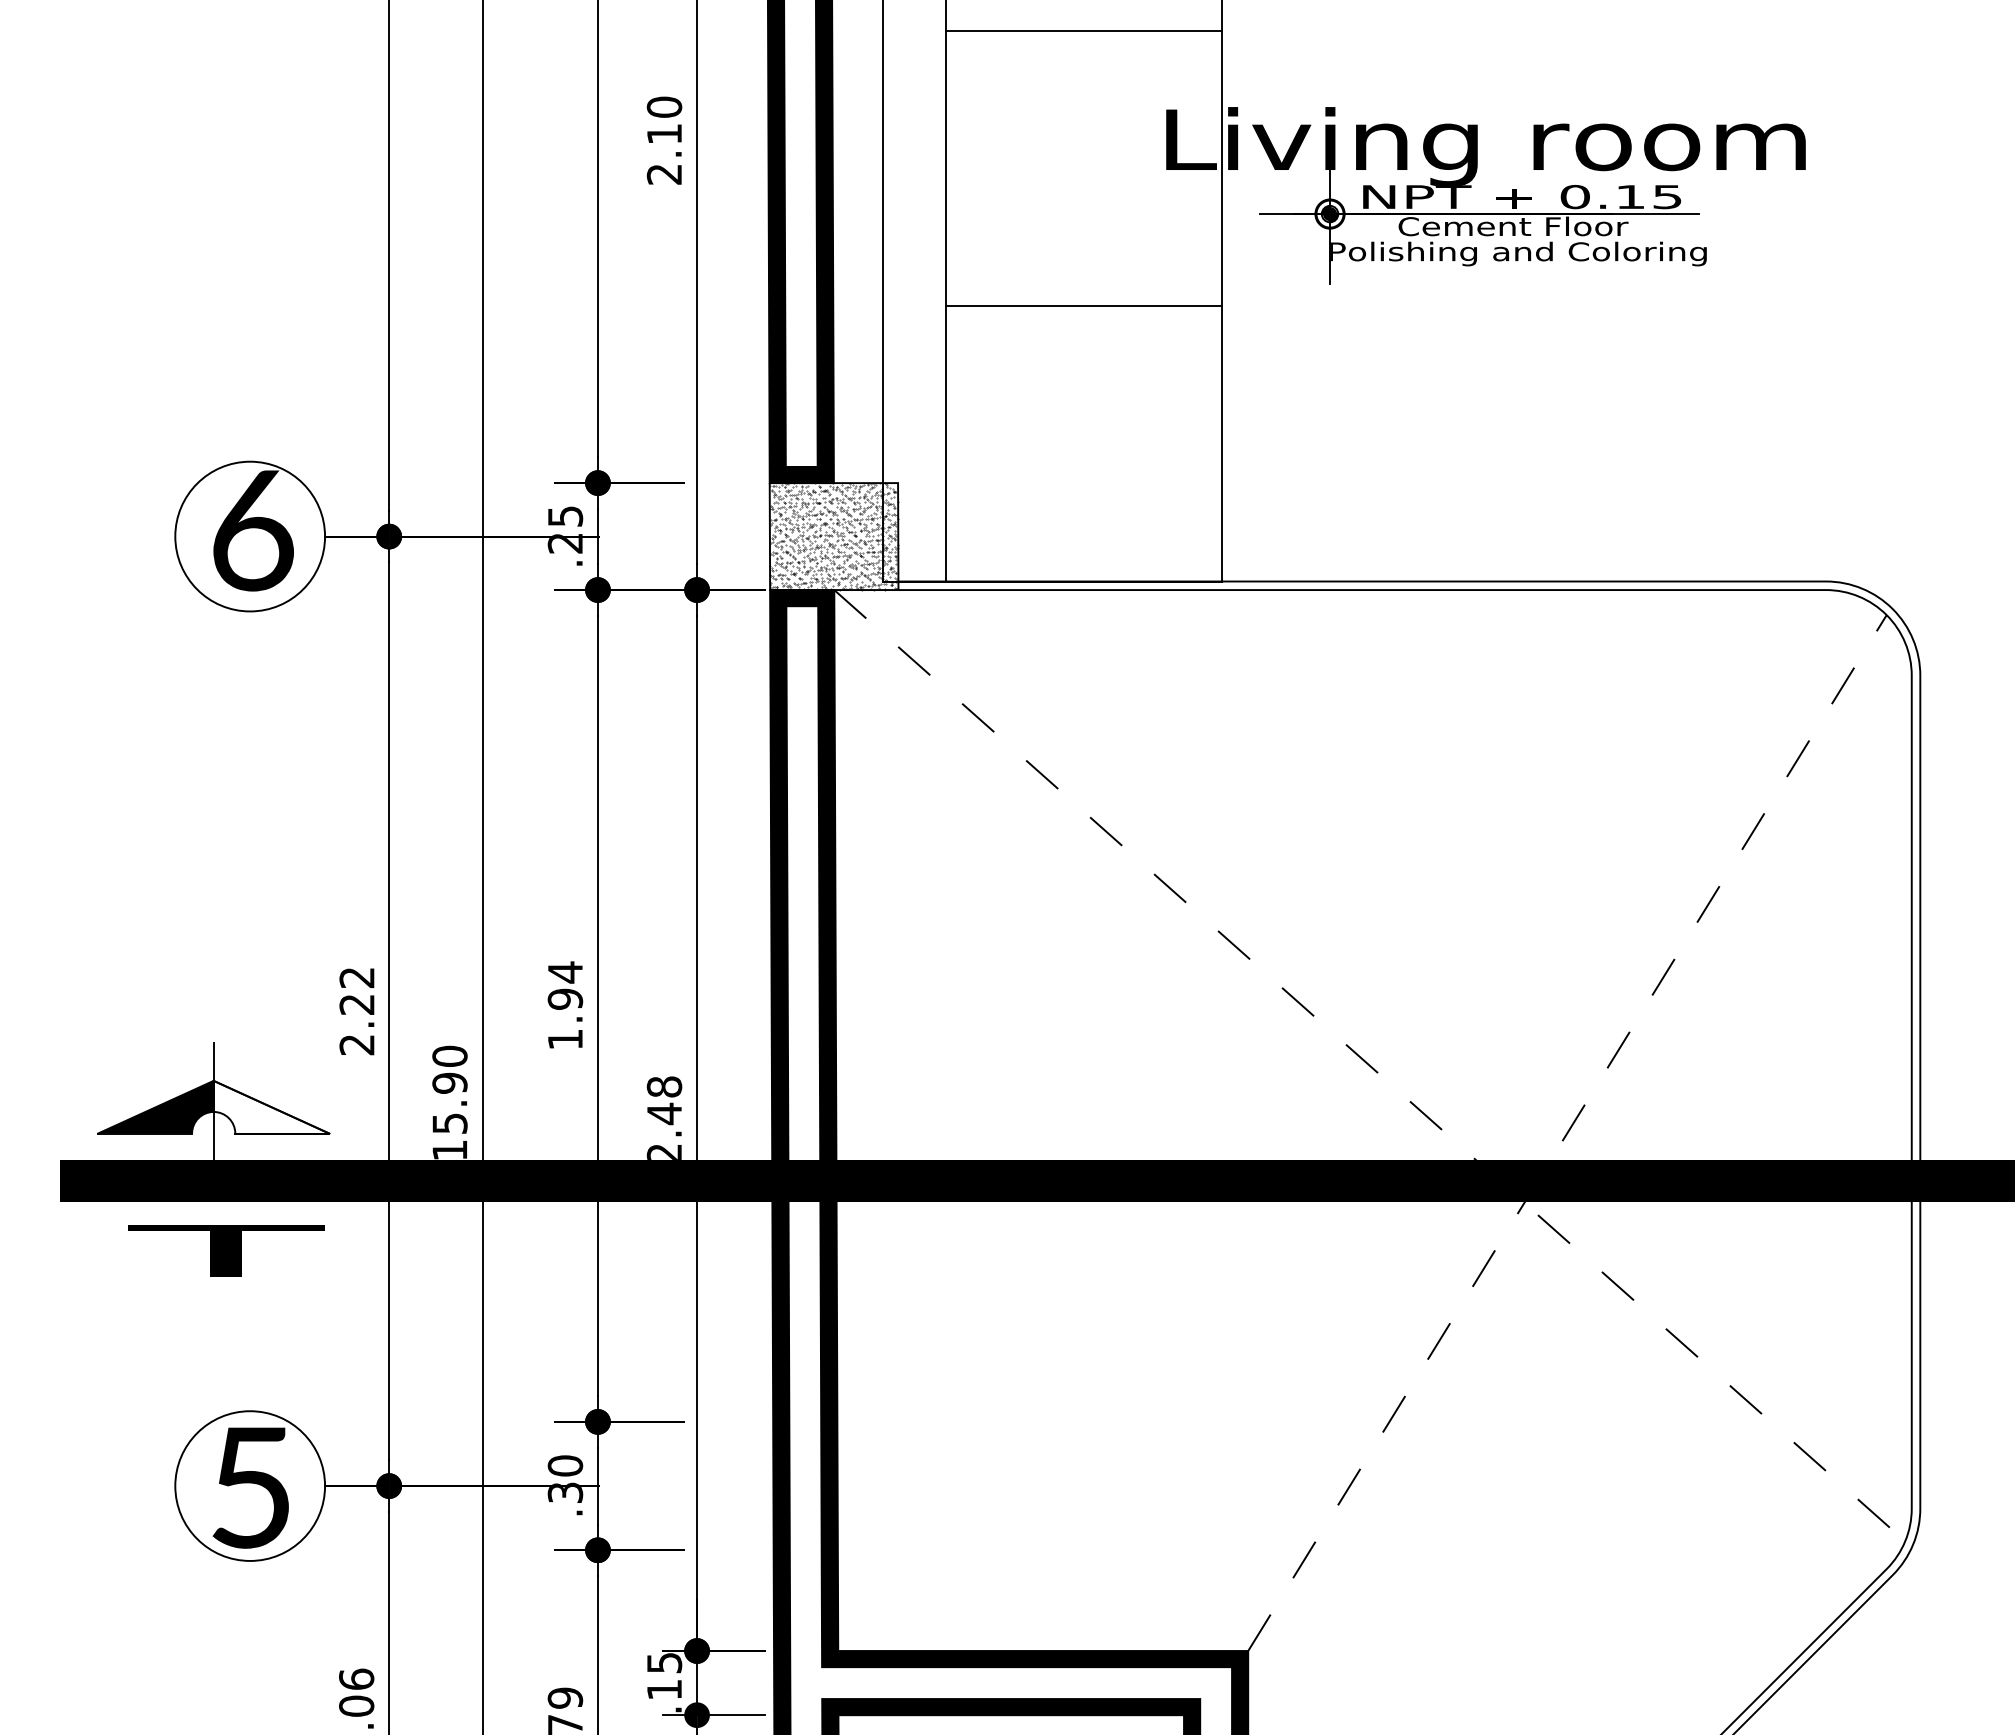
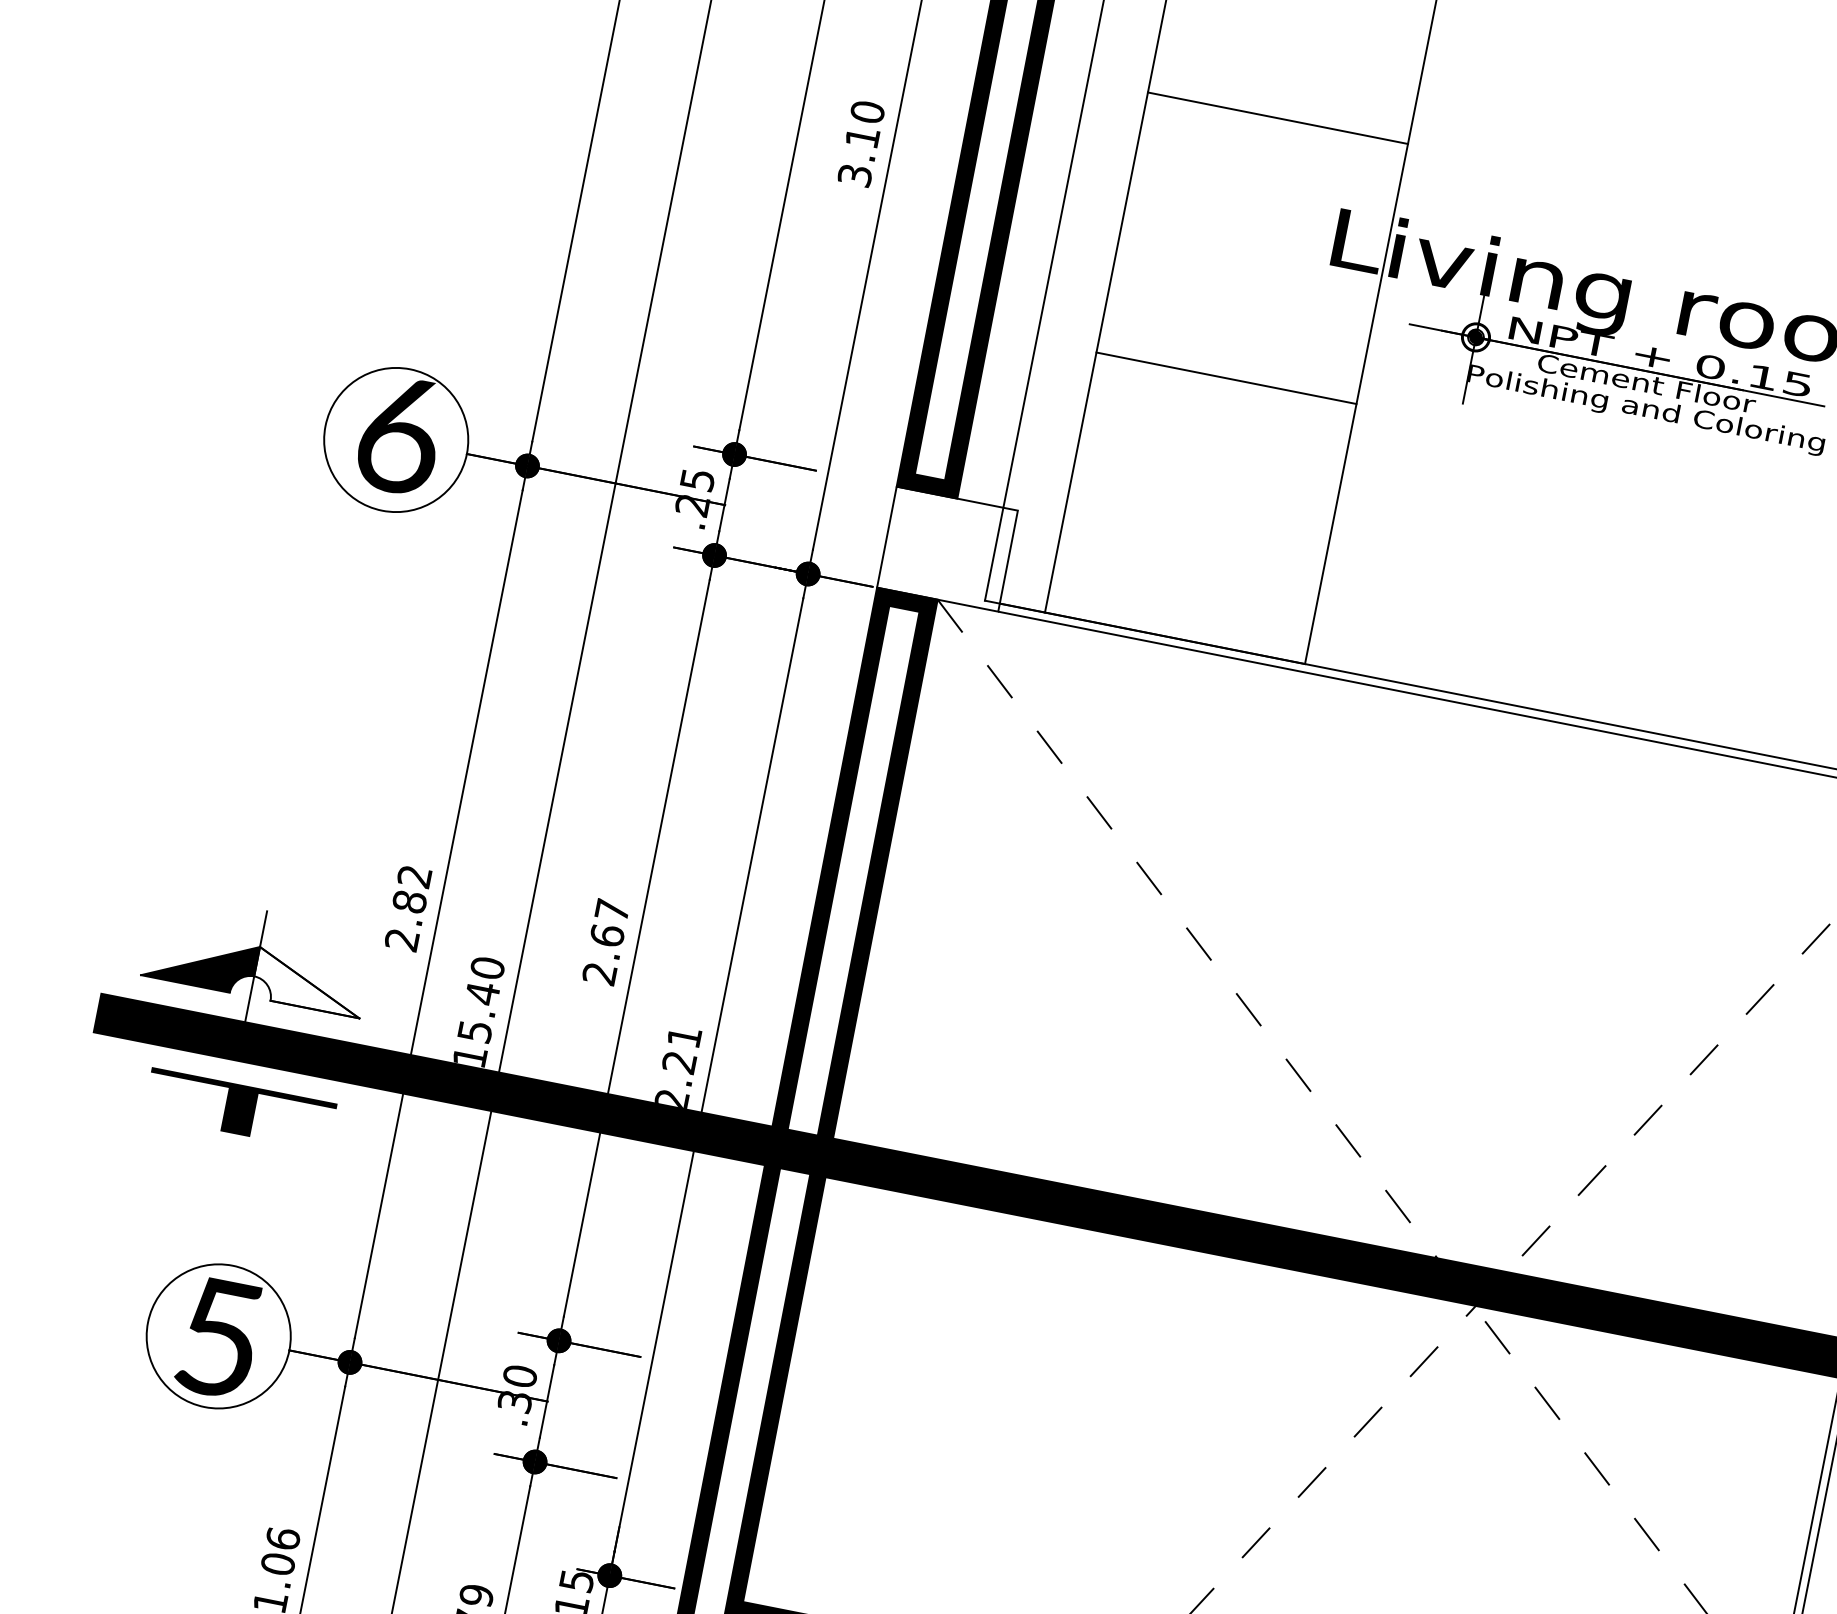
text: (664, 174) -> (855, 175), 2.10 -> 3.10
hatch: (834, 536) -> (947, 549), removed
text: (356, 1004) -> (409, 901), 2.22 -> 2.82
text: (565, 1005) -> (606, 941), 1.94 -> 2.67
text: (449, 1083) -> (482, 993), 15.90 -> 15.40
text: (664, 1100) -> (681, 1049), 2.48 -> 2.21

